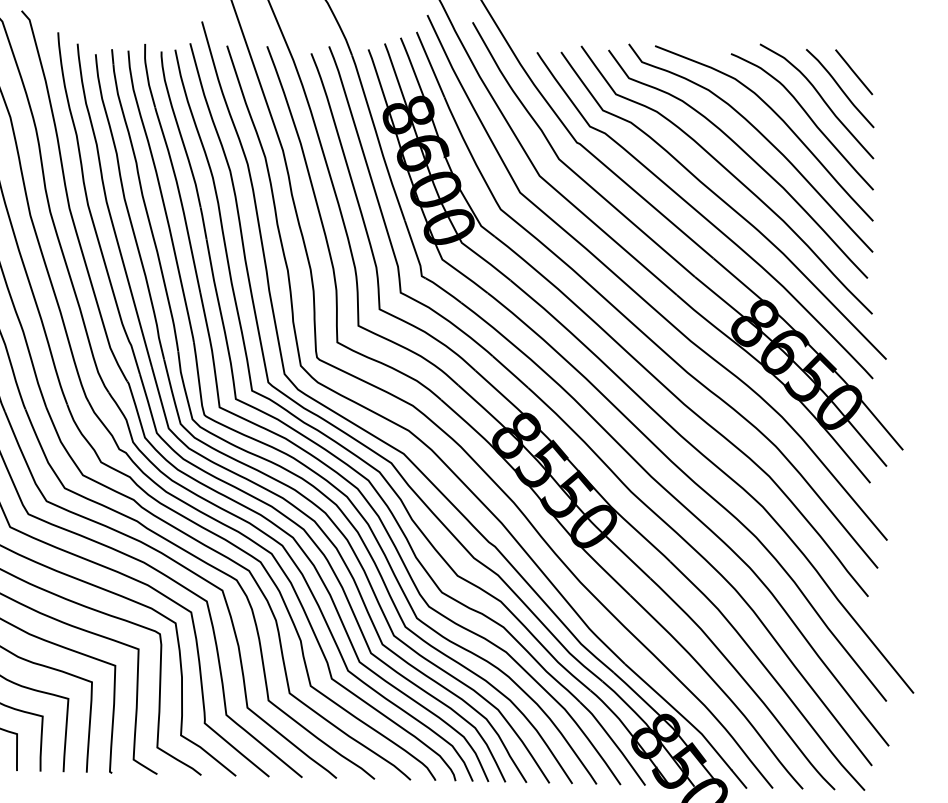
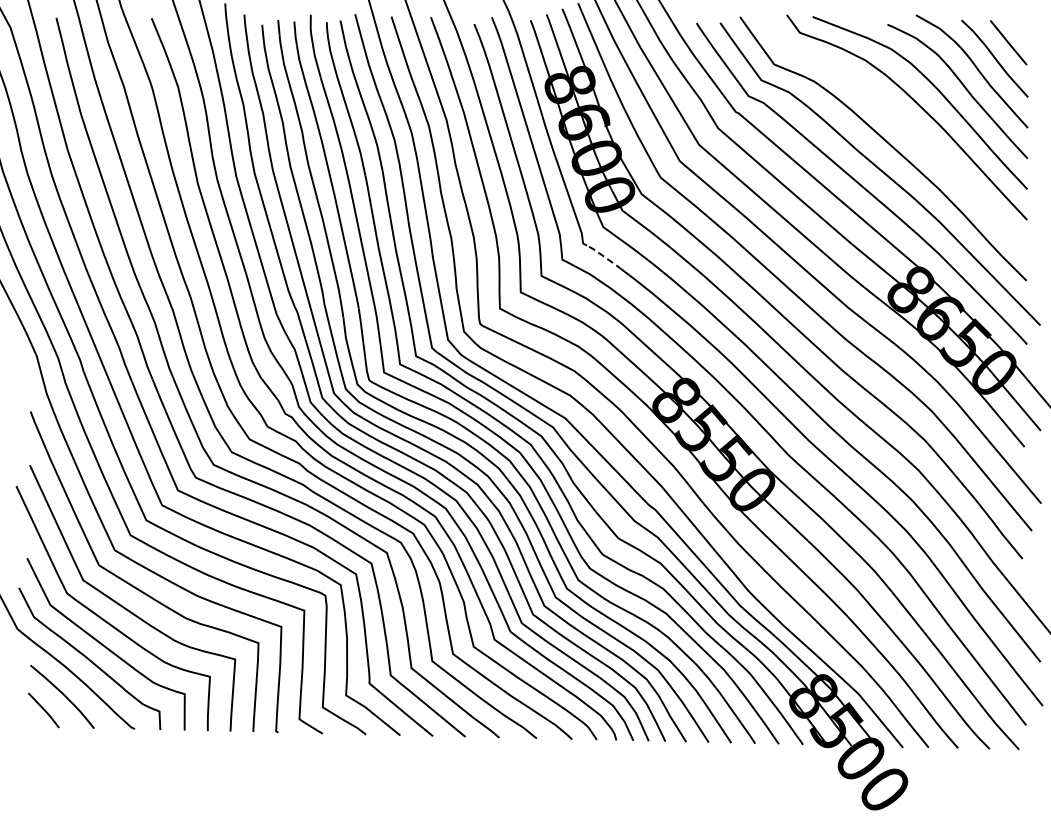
curve: (746, 155) -> (902, 124), removed
line: (443, 289) -> (604, 256), solid -> dashed

